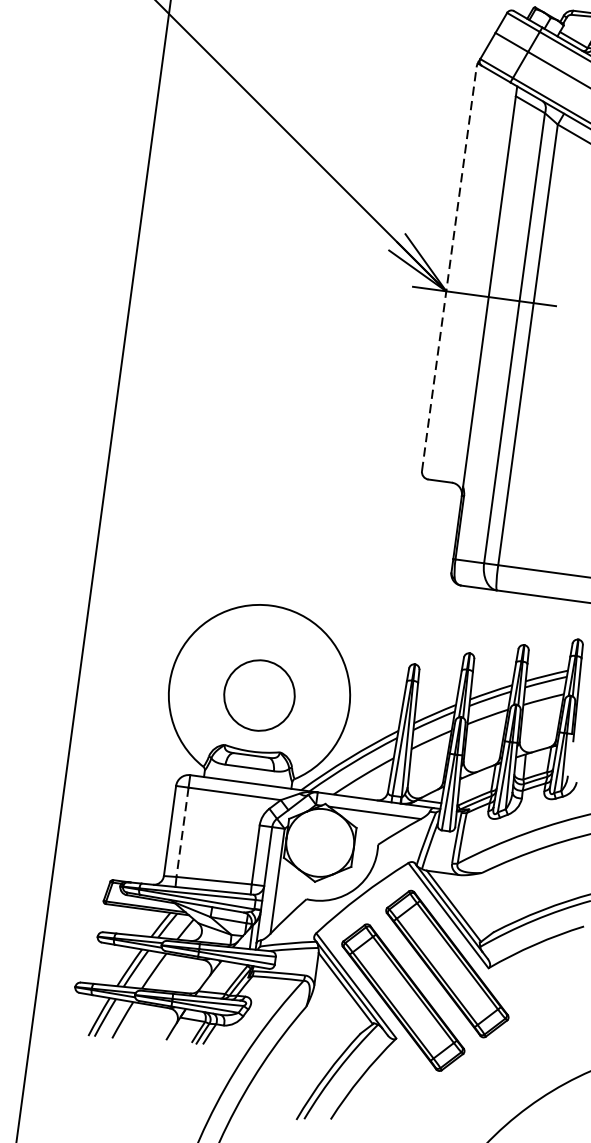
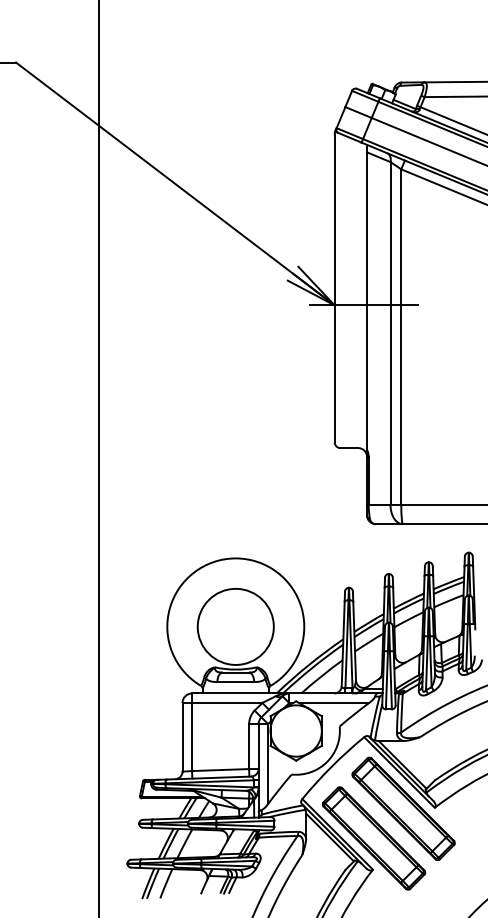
line: (449, 269) -> (334, 288), dashed -> solid
circle: (259, 694) -> (235, 626), size x1.43
line: (183, 833) -> (192, 737), dashed -> solid

